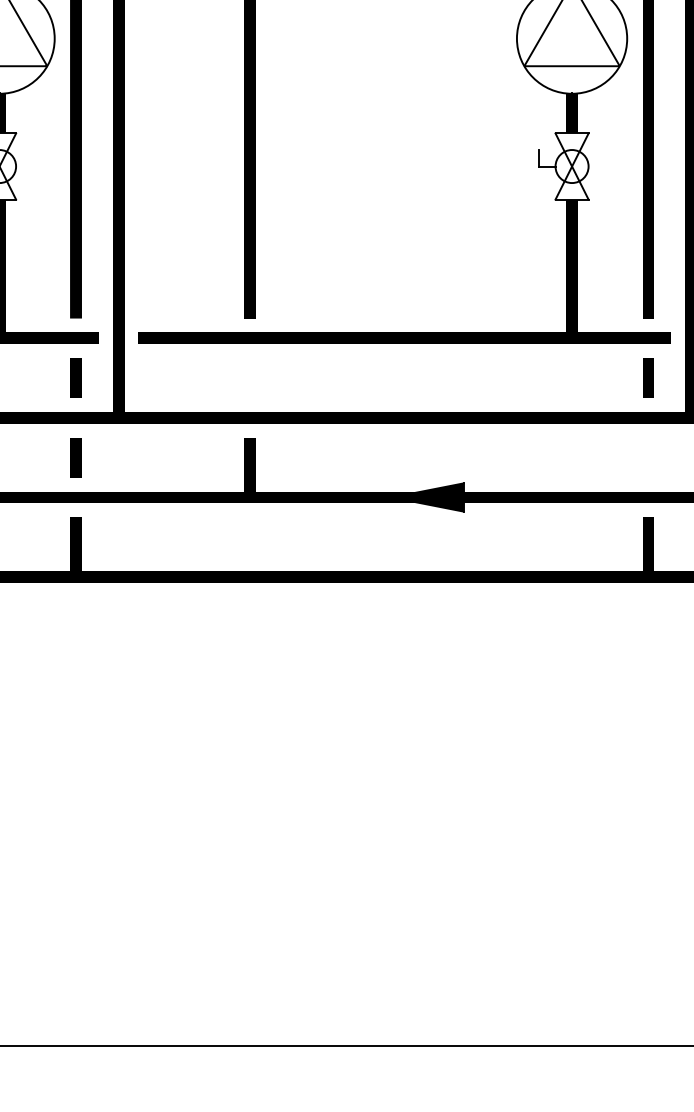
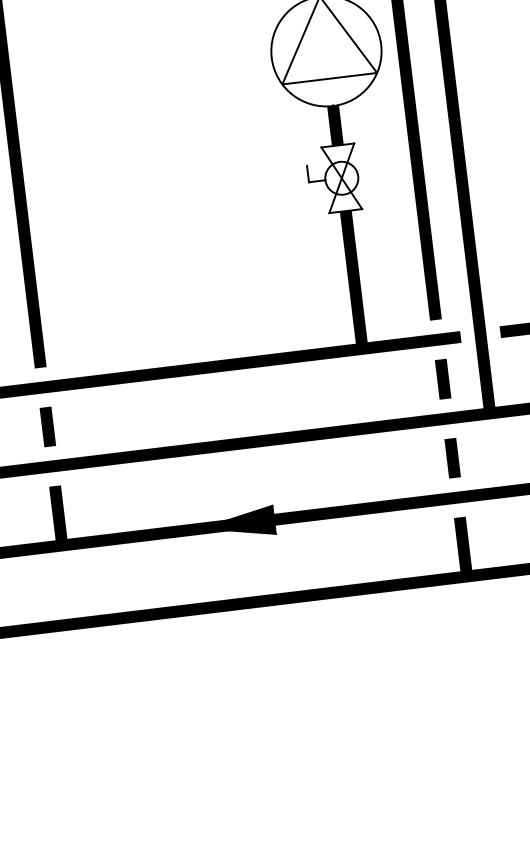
line: (249, 377) -> (46, 426), added
line: (648, 457) -> (452, 457), added

